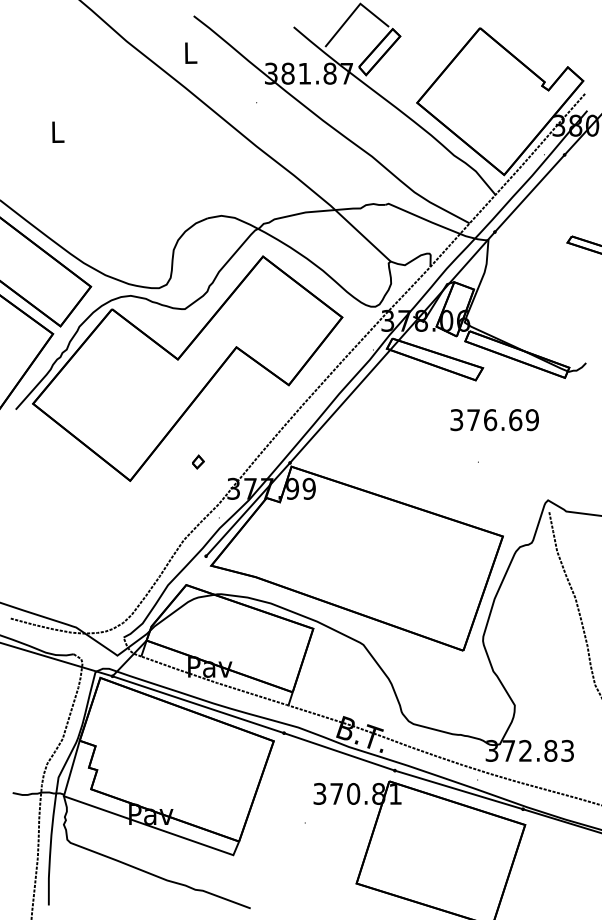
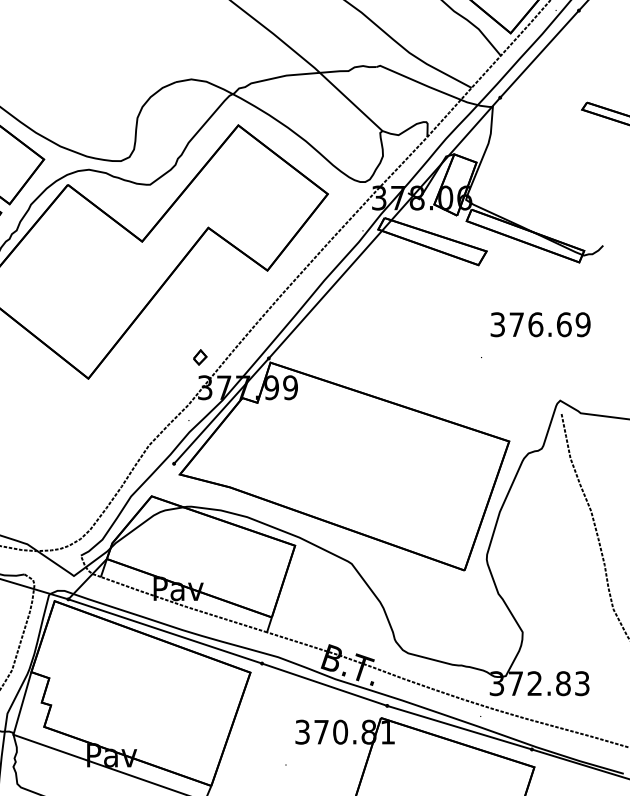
text: (494, 420) -> (540, 325), moved
part: (198, 461) -> (200, 356), moved

